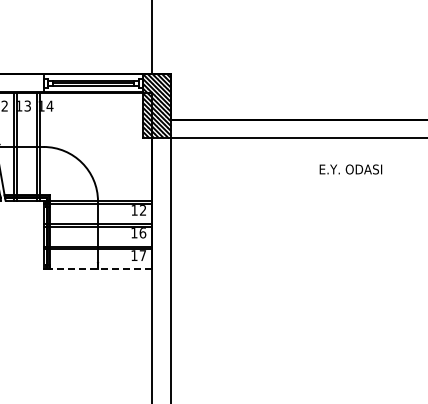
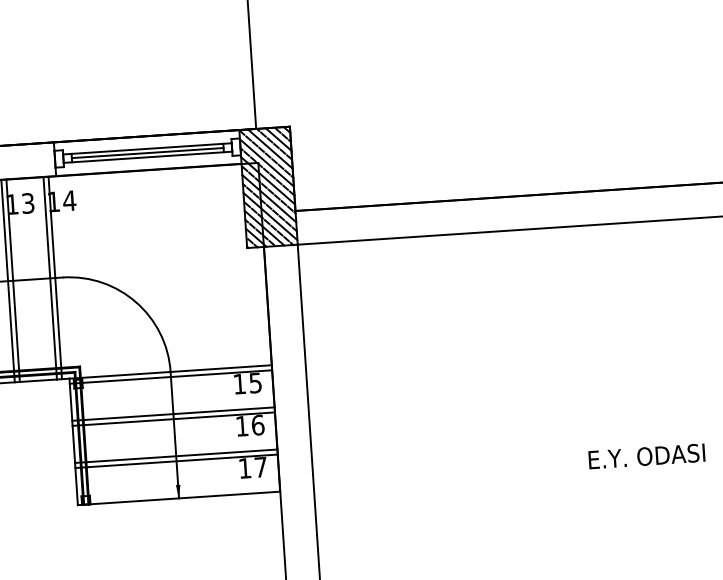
text: (350, 169) -> (646, 456), moved
text: (143, 210) -> (256, 383), 12 -> 15
line: (100, 269) -> (183, 498), dashed -> solid

